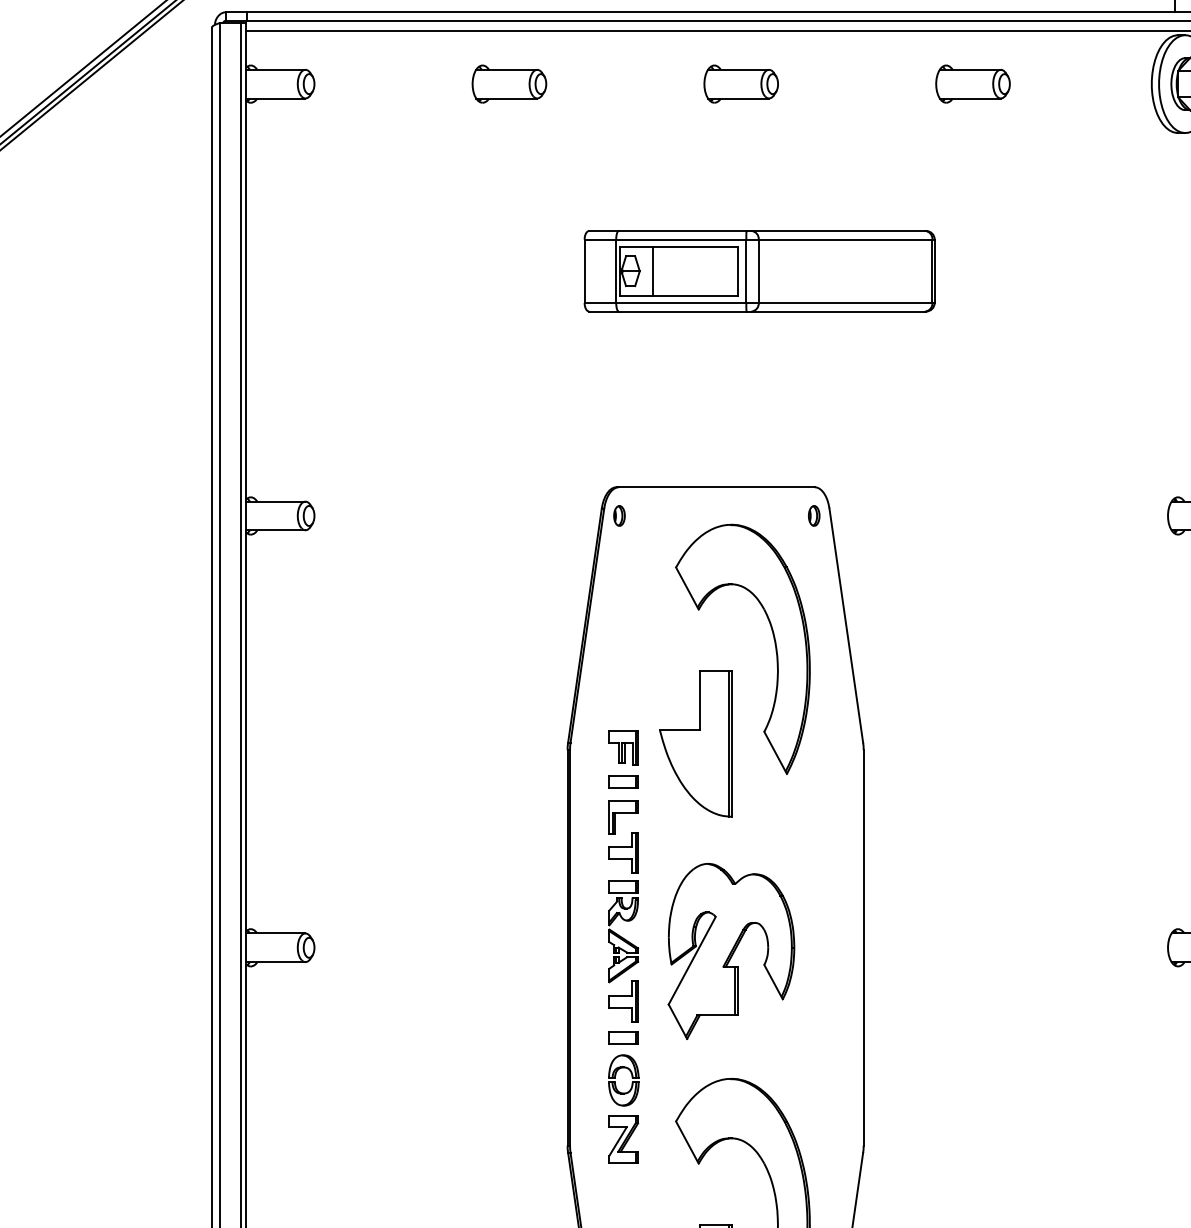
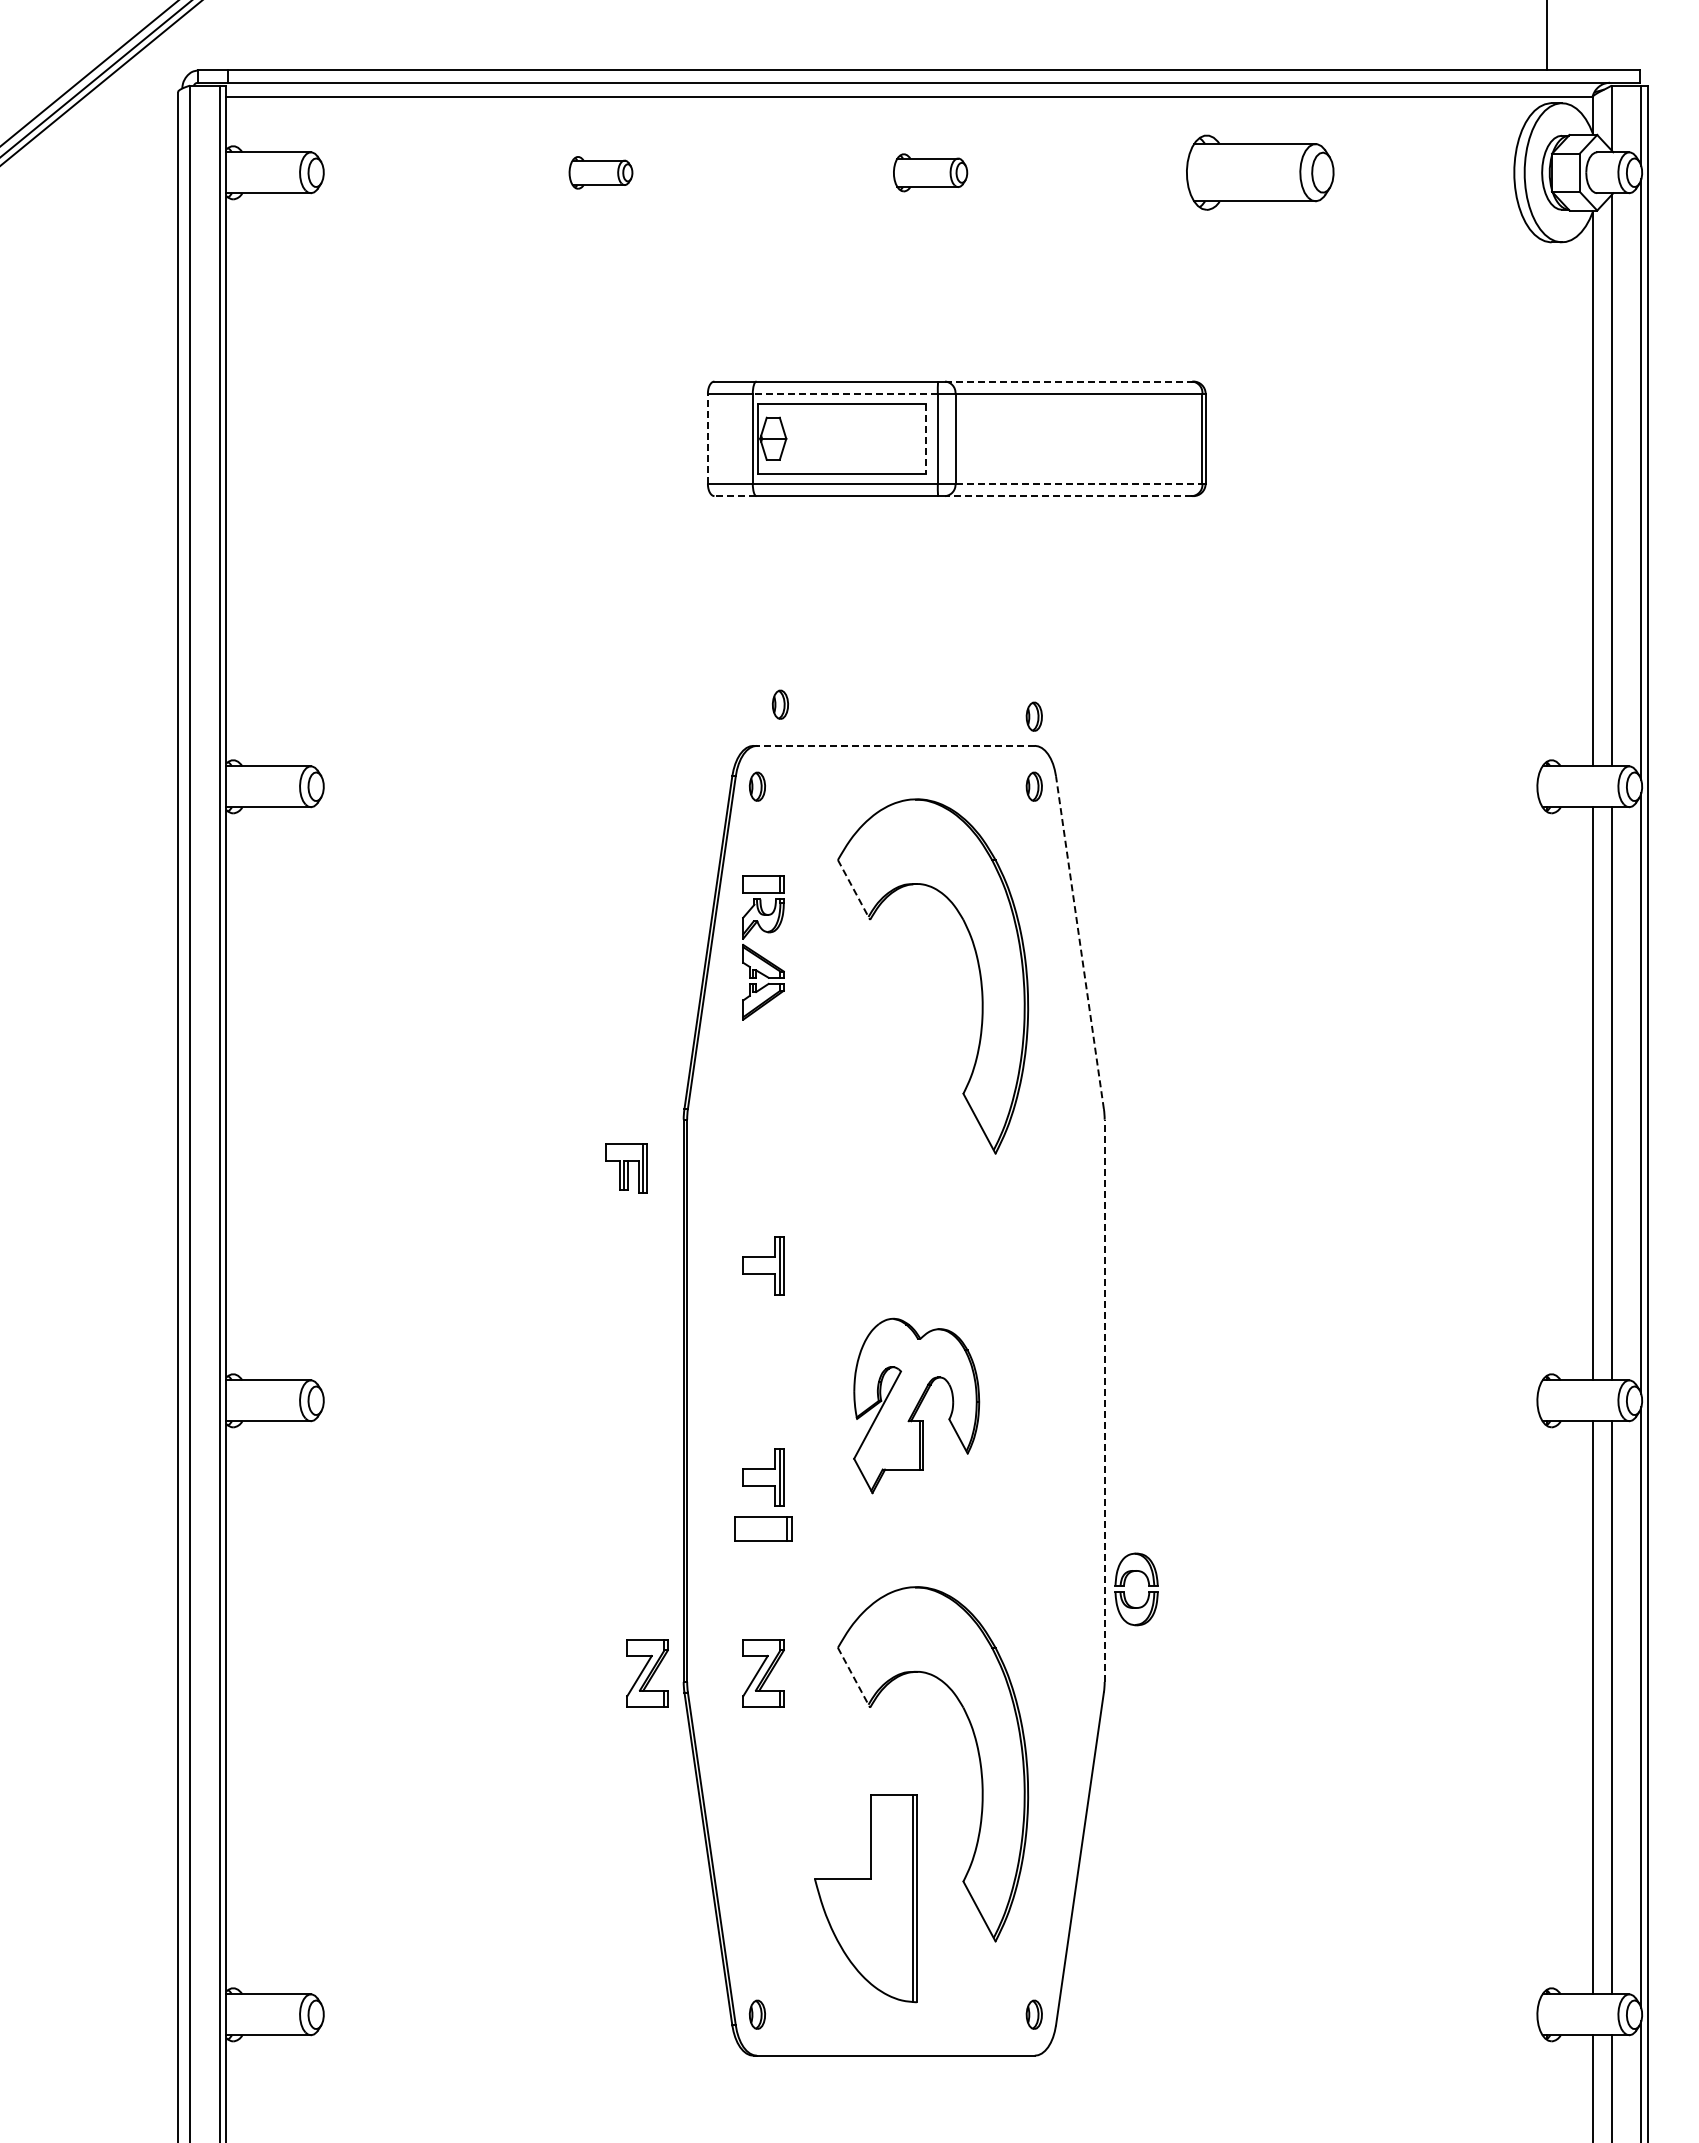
part: (509, 83) -> (600, 172), size x0.6
part: (741, 83) -> (930, 172), size x0.7
part: (972, 83) -> (1259, 172), size x1.4
line: (838, 230) -> (1069, 381), solid -> dashed
line: (681, 239) -> (845, 393), solid -> dashed
line: (584, 271) -> (707, 438), solid -> dashed
line: (652, 271) -> (804, 438), removed
line: (737, 271) -> (925, 438), solid -> dashed
line: (845, 302) -> (1079, 483), solid -> dashed
line: (604, 311) -> (735, 496), solid -> dashed
line: (838, 311) -> (1068, 496), solid -> dashed
part: (634, 458) -> (779, 704), added
part: (813, 466) -> (1033, 716), added
line: (716, 486) -> (895, 745), solid -> dashed
line: (687, 588) -> (854, 889), solid -> dashed
line: (845, 625) -> (1079, 942), solid -> dashed
part: (695, 743) -> (865, 1110), removed
part: (623, 747) -> (626, 1168), moved
part: (623, 782) -> (763, 1165), removed
part: (623, 816) -> (763, 1214), removed
part: (620, 935) -> (758, 953), moved
line: (863, 947) -> (1104, 1400), solid -> dashed
part: (731, 951) -> (916, 1405), size x0.7
part: (623, 1037) -> (763, 1528), size x1.4
part: (615, 1084) -> (1125, 1594), moved
part: (542, 1139) -> (647, 1673), added
line: (687, 1142) -> (854, 1677), solid -> dashed

